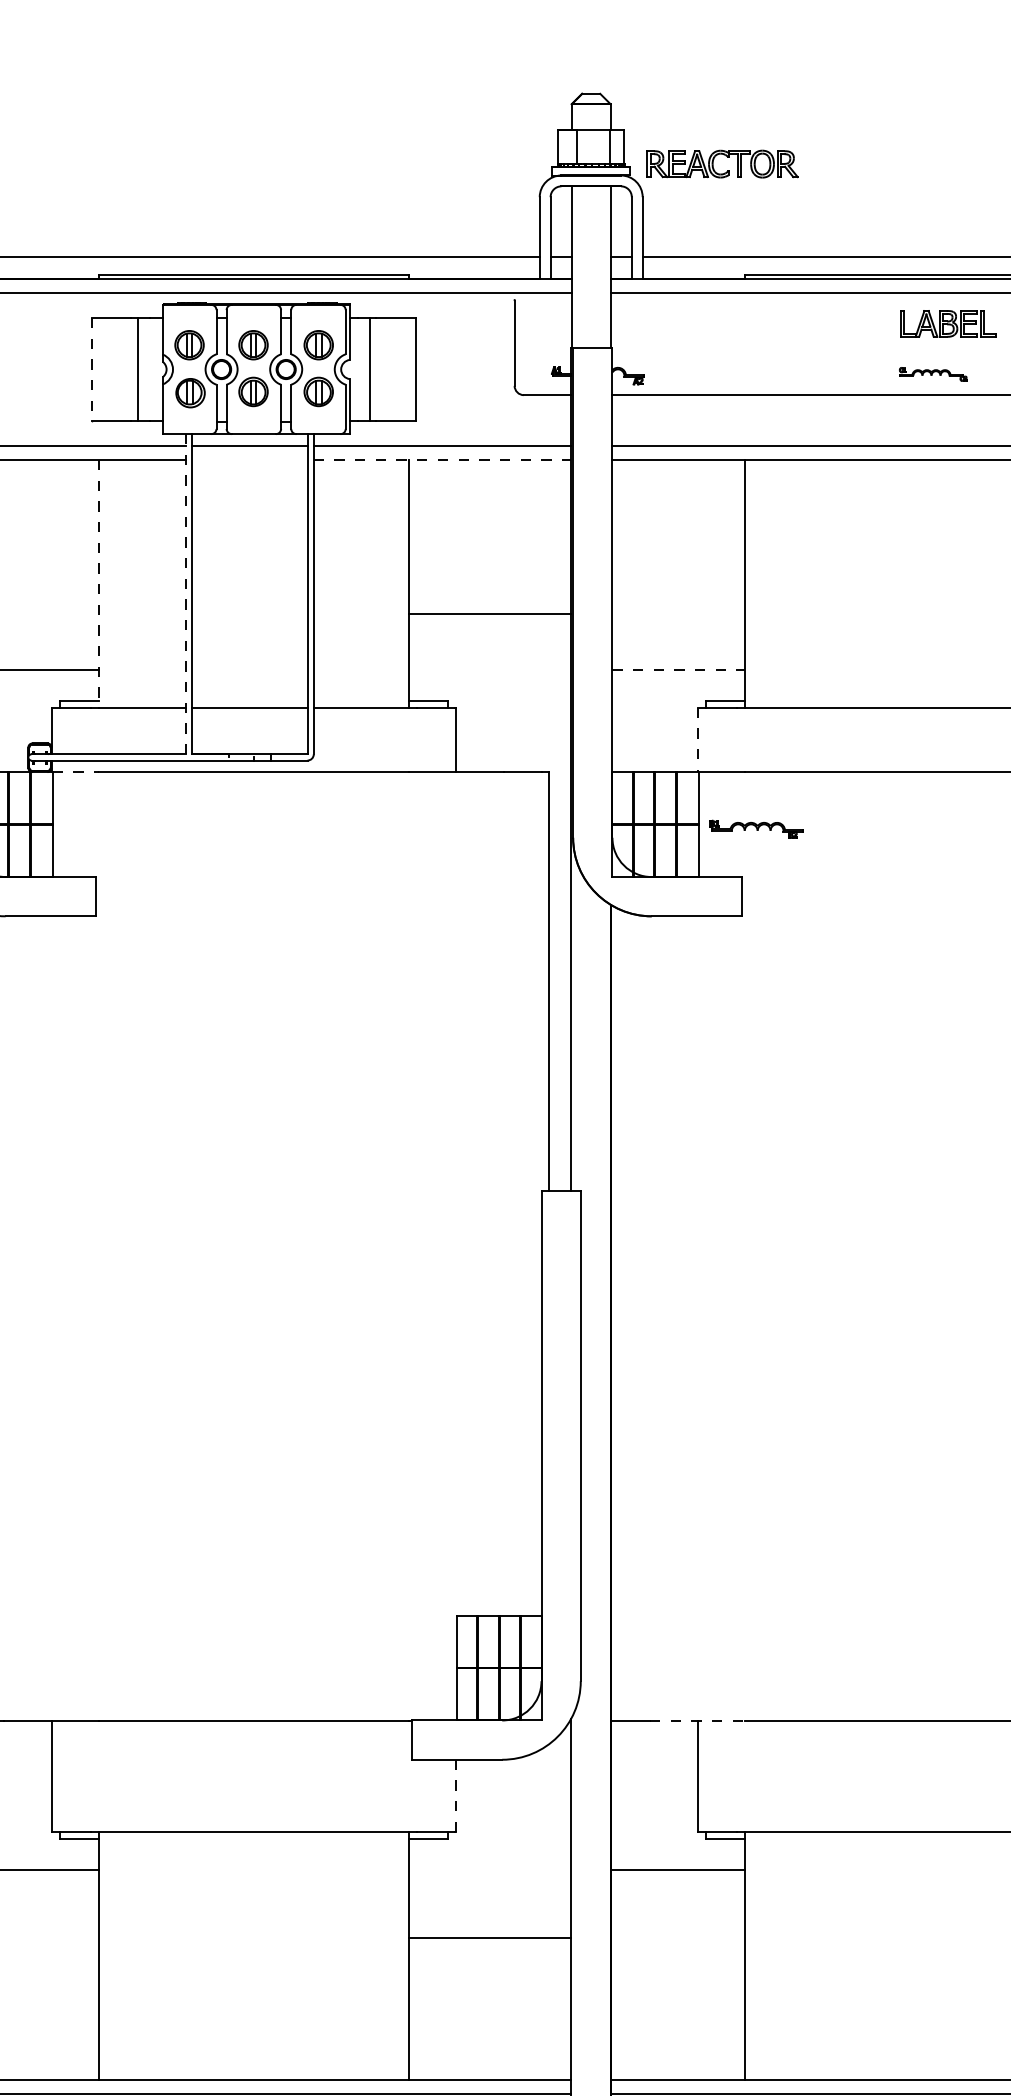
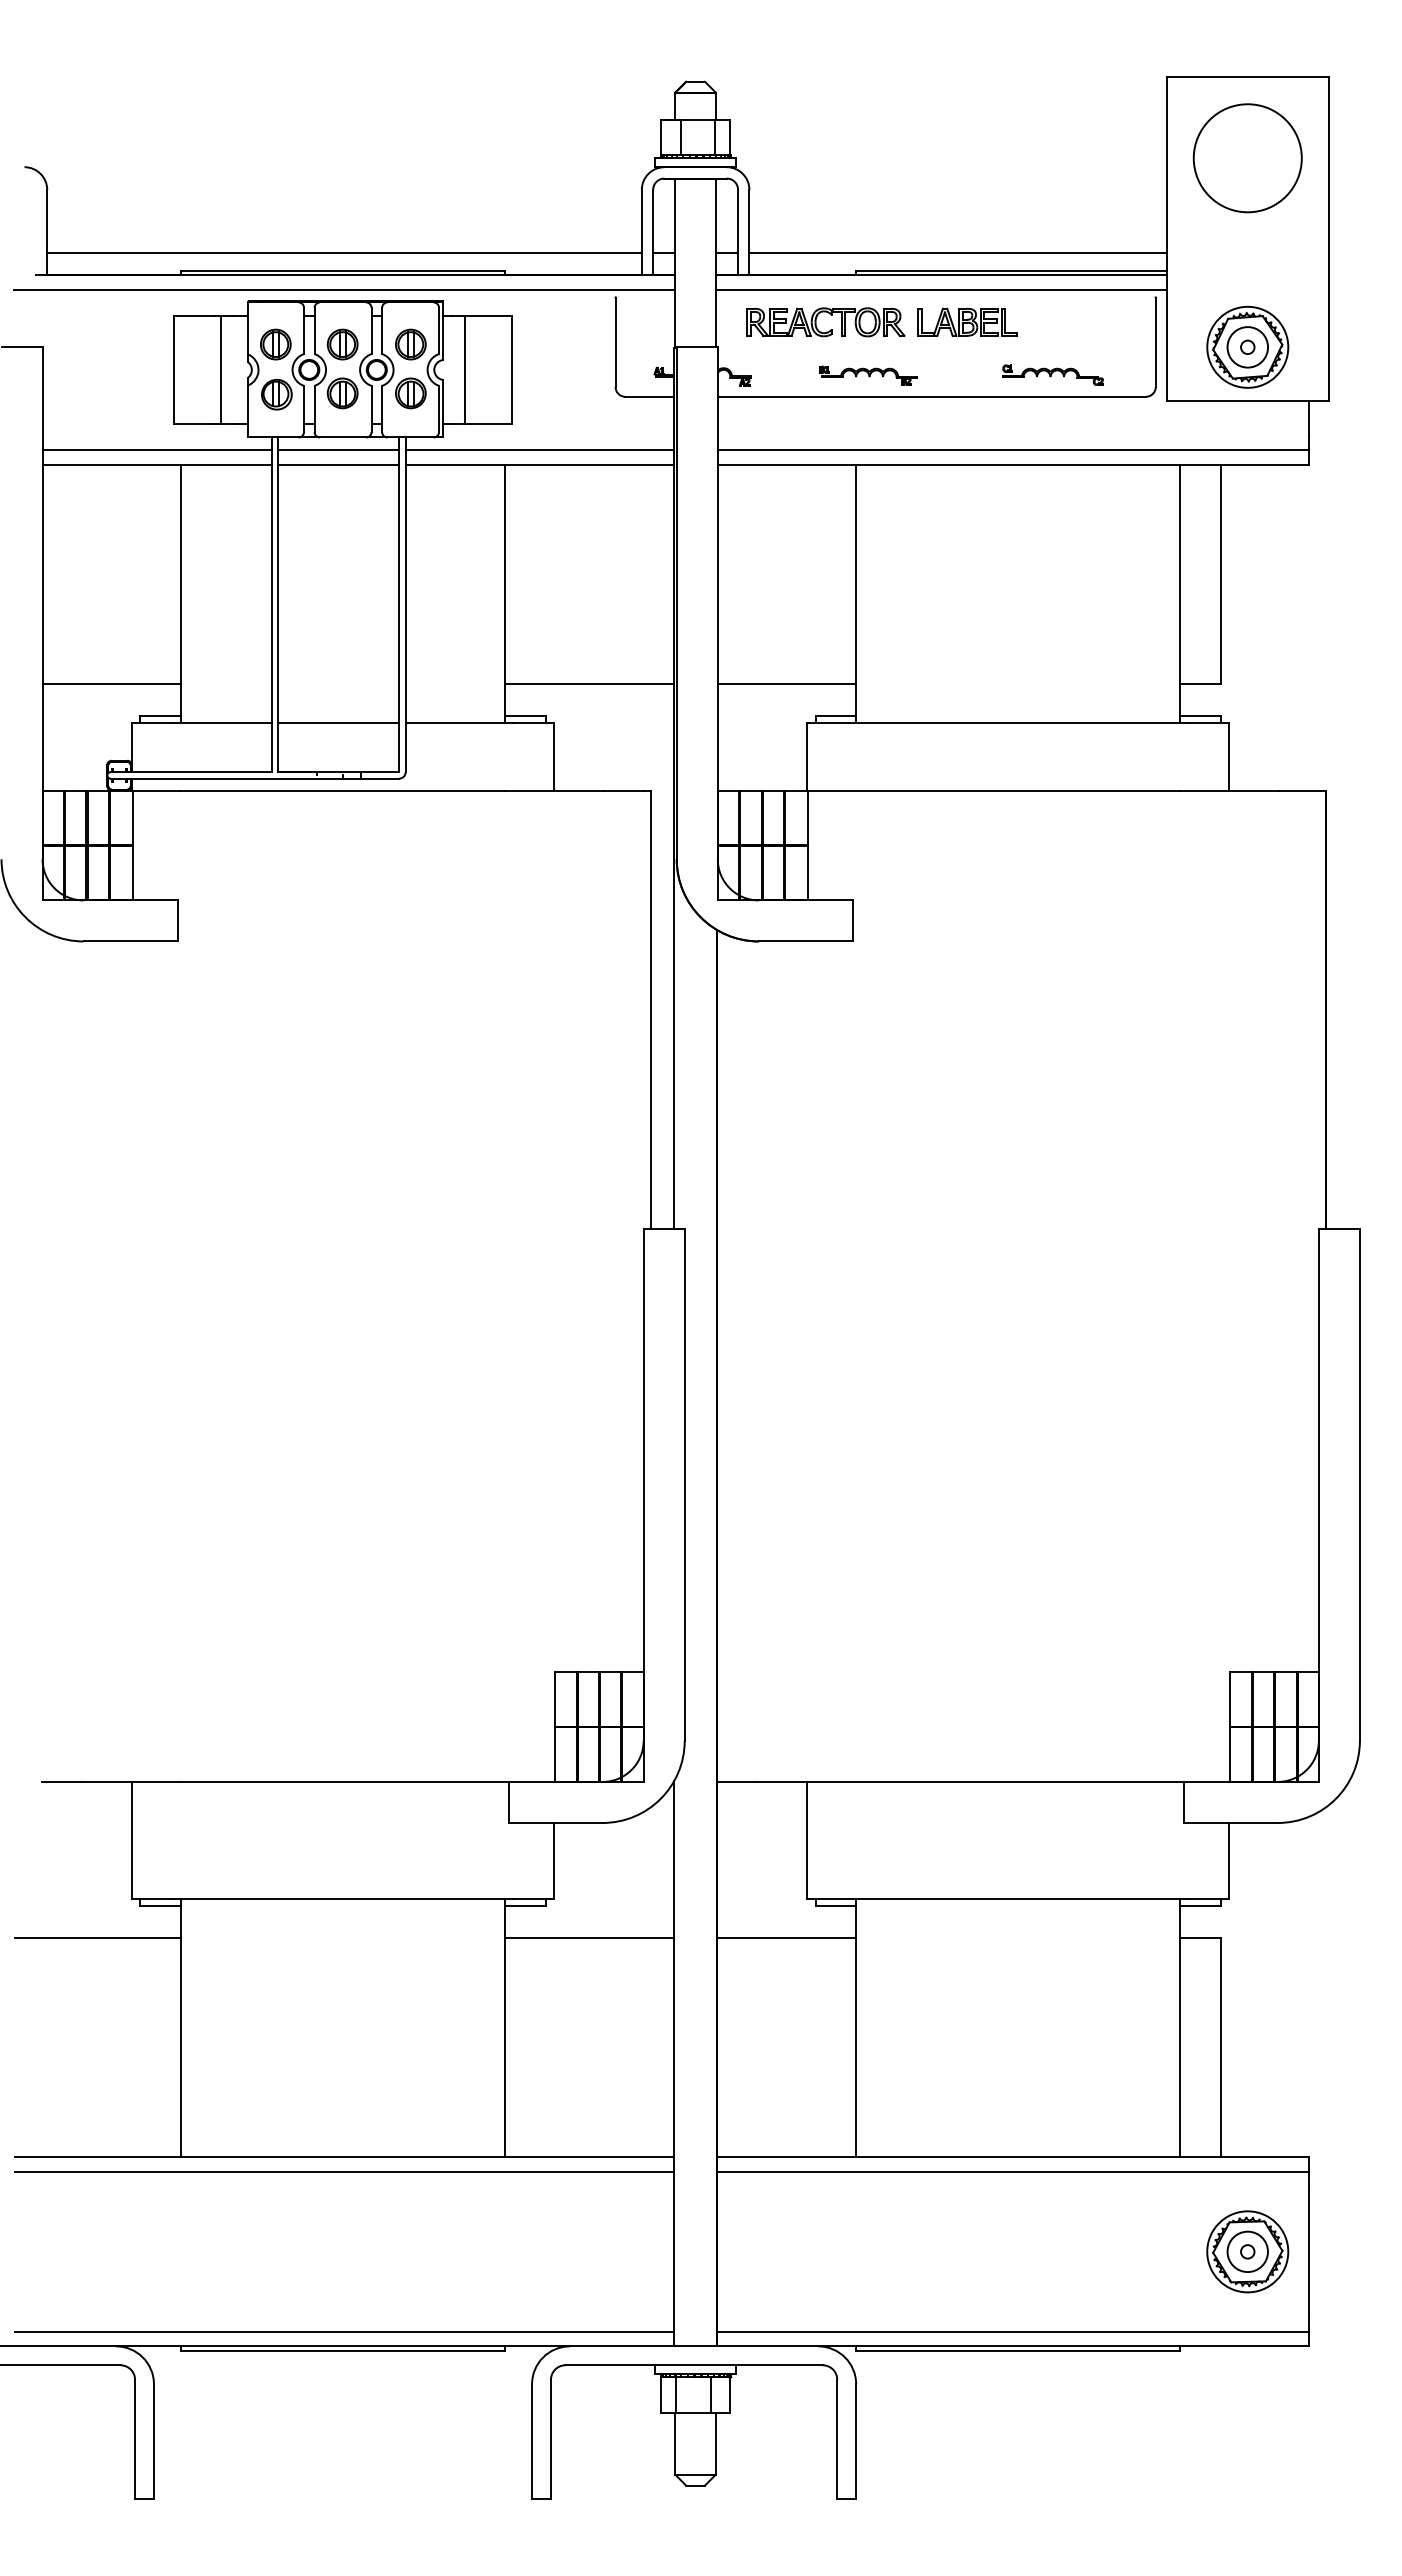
part: (726, 171) -> (830, 329), moved
part: (947, 323) -> (967, 321), moved
line: (91, 370) -> (173, 370), dashed -> solid
part: (932, 373) -> (1052, 374), size x1.43
line: (249, 459) -> (338, 464), added
line: (442, 459) -> (540, 464), dashed -> solid
line: (98, 584) -> (180, 594), dashed -> solid
line: (185, 593) -> (271, 604), dashed -> solid
line: (489, 614) -> (589, 683), moved
line: (679, 669) -> (787, 683), dashed -> solid
line: (698, 740) -> (807, 757), dashed -> solid
line: (76, 771) -> (157, 790), dashed -> solid
part: (756, 829) -> (868, 375), moved
line: (698, 1721) -> (807, 1782), dashed -> solid
line: (456, 1795) -> (554, 1860), dashed -> solid
line: (489, 1938) -> (589, 1938), moved

